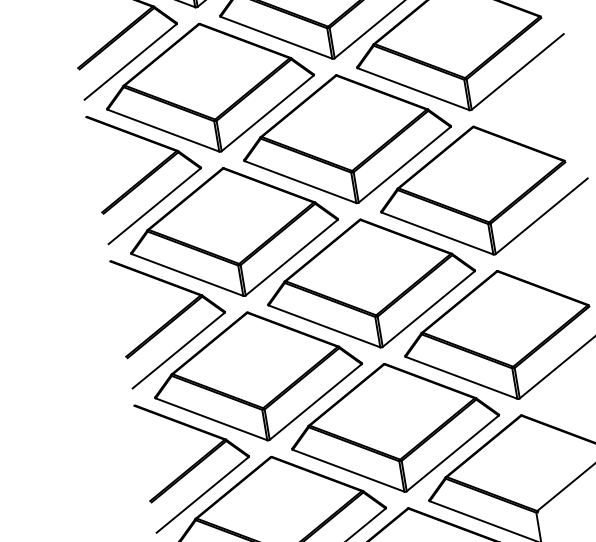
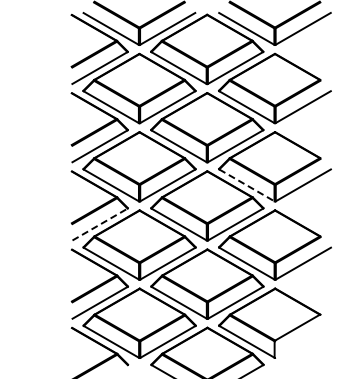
line: (436, 233) -> (246, 185), solid -> dashed
line: (179, 350) -> (100, 224), solid -> dashed

